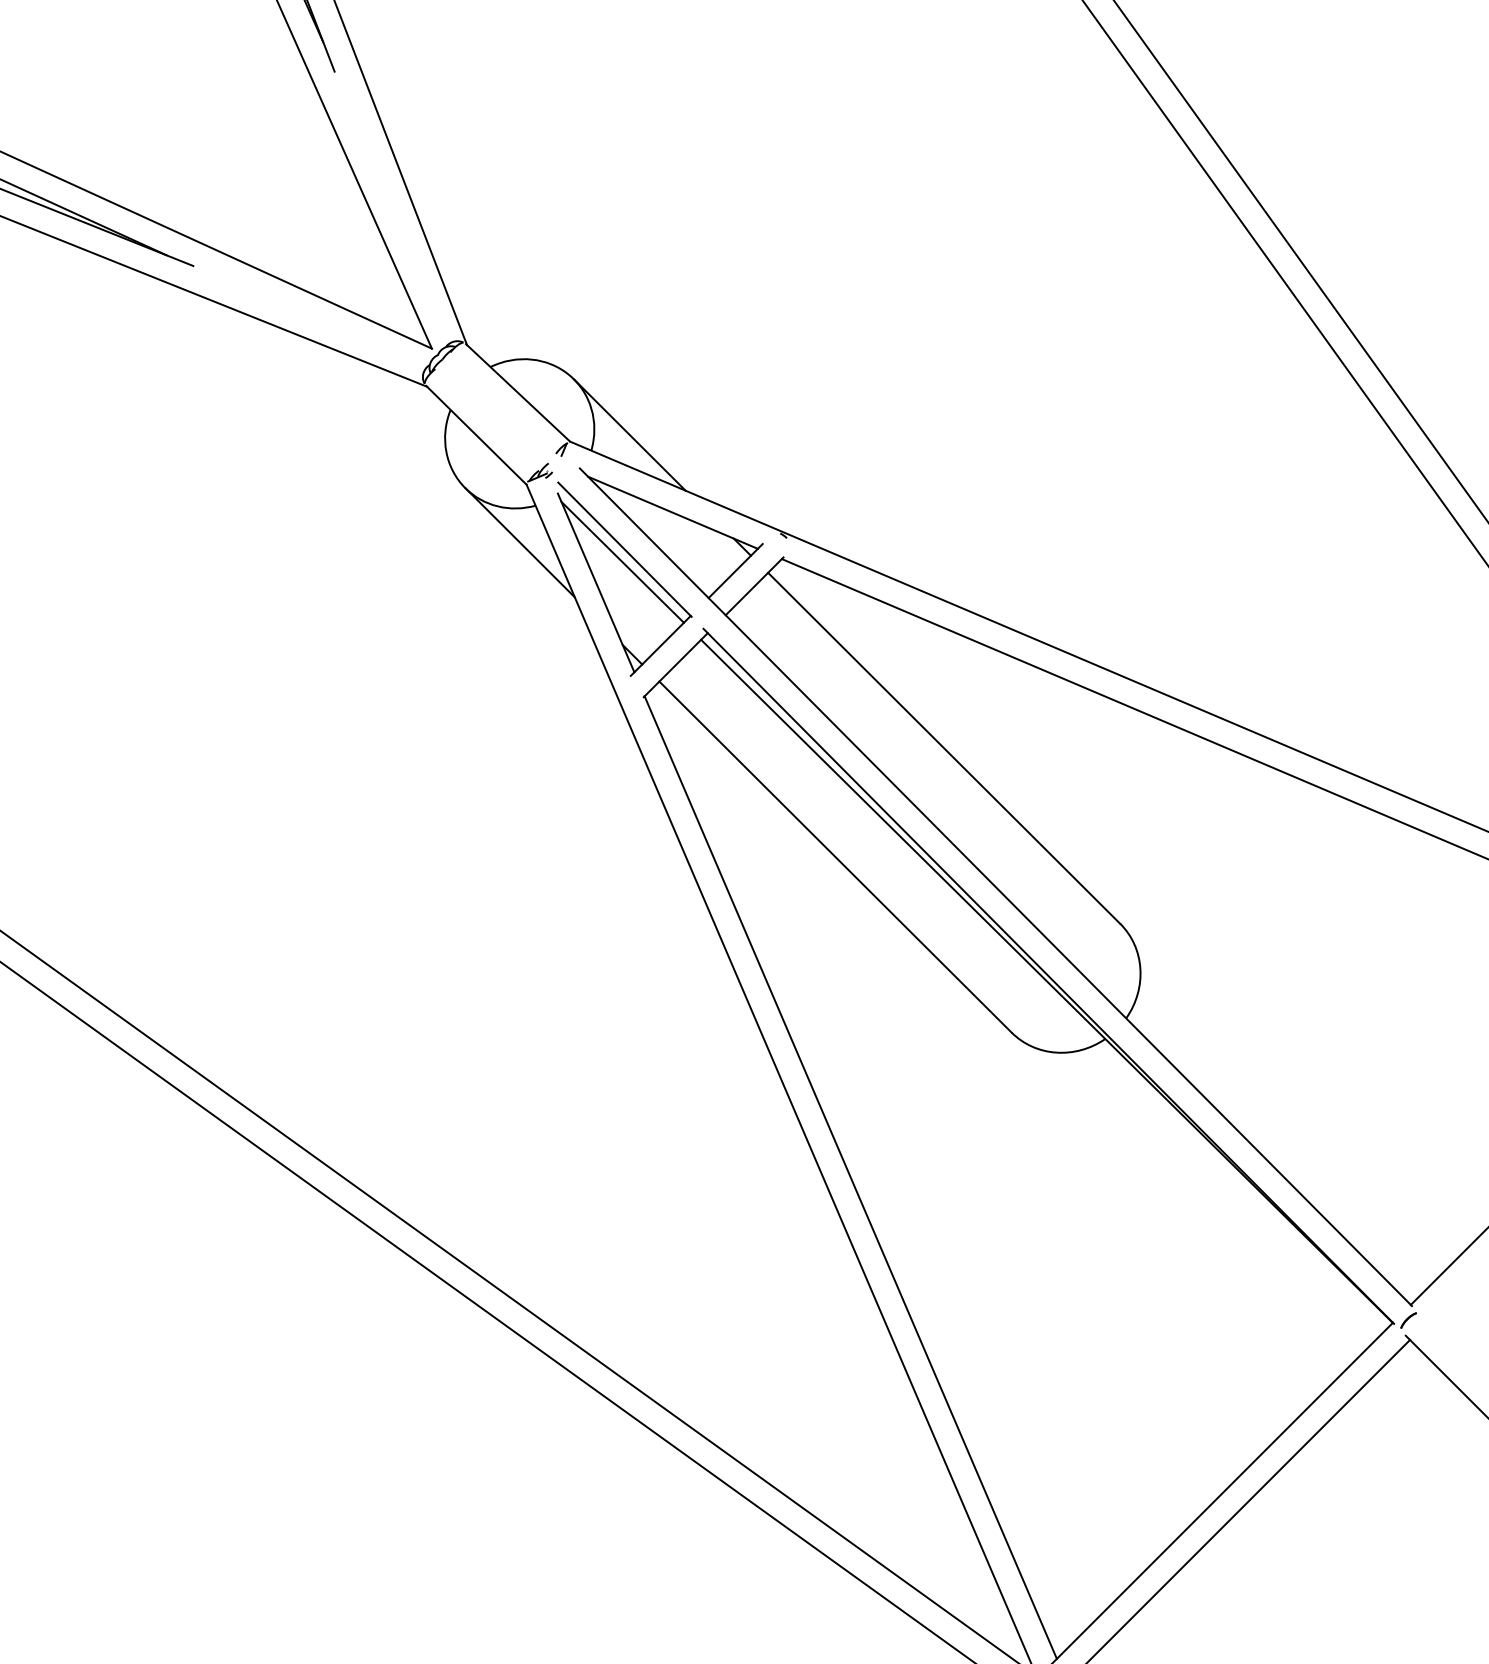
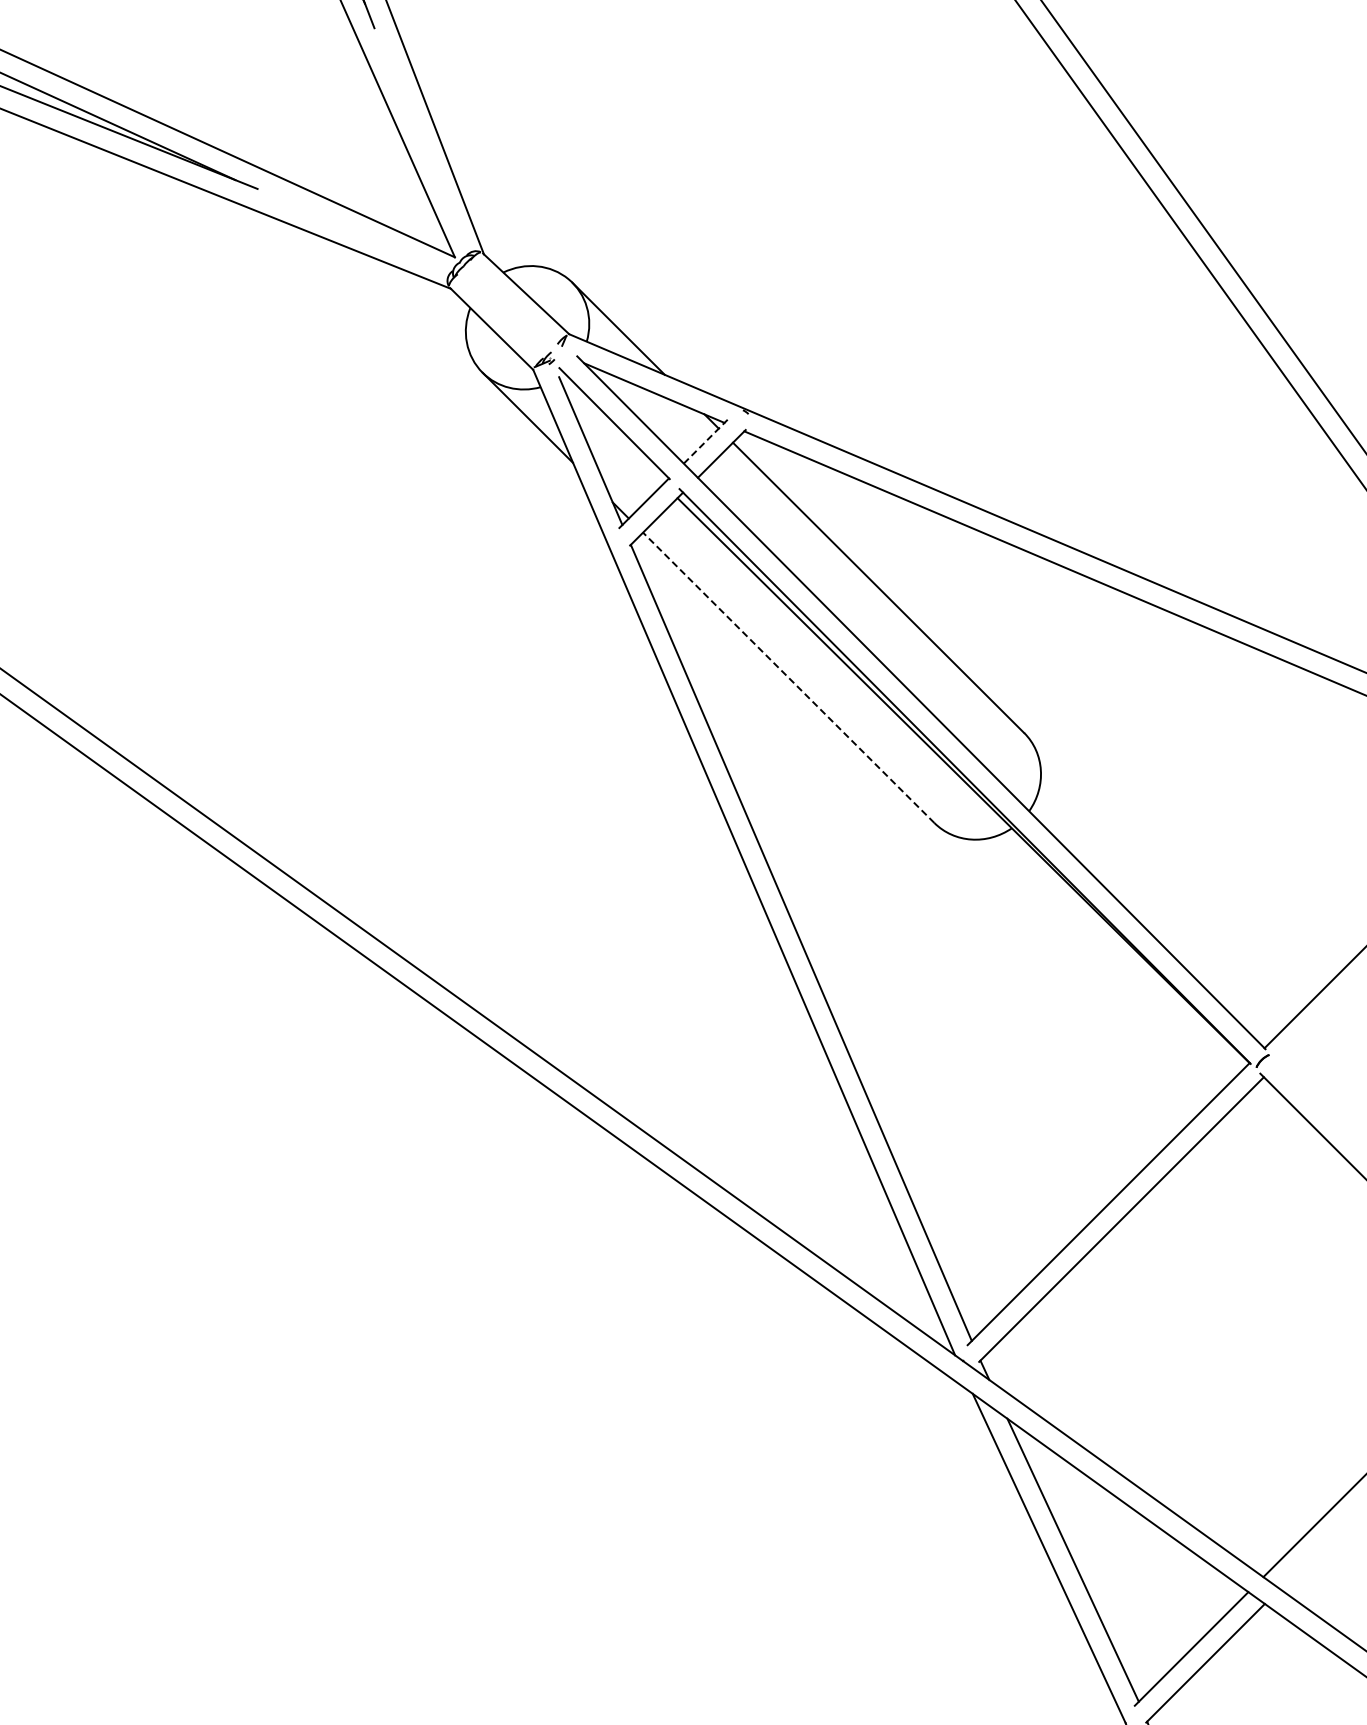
line: (622, 562) -> (612, 434), removed
line: (736, 571) -> (706, 441), solid -> dashed
line: (835, 856) -> (788, 677), solid -> dashed

